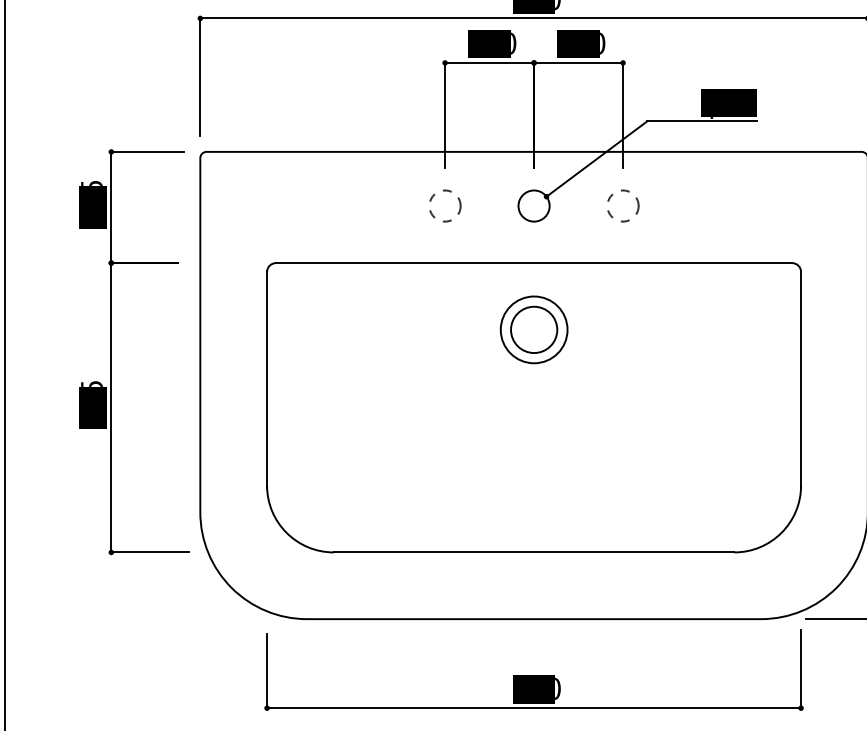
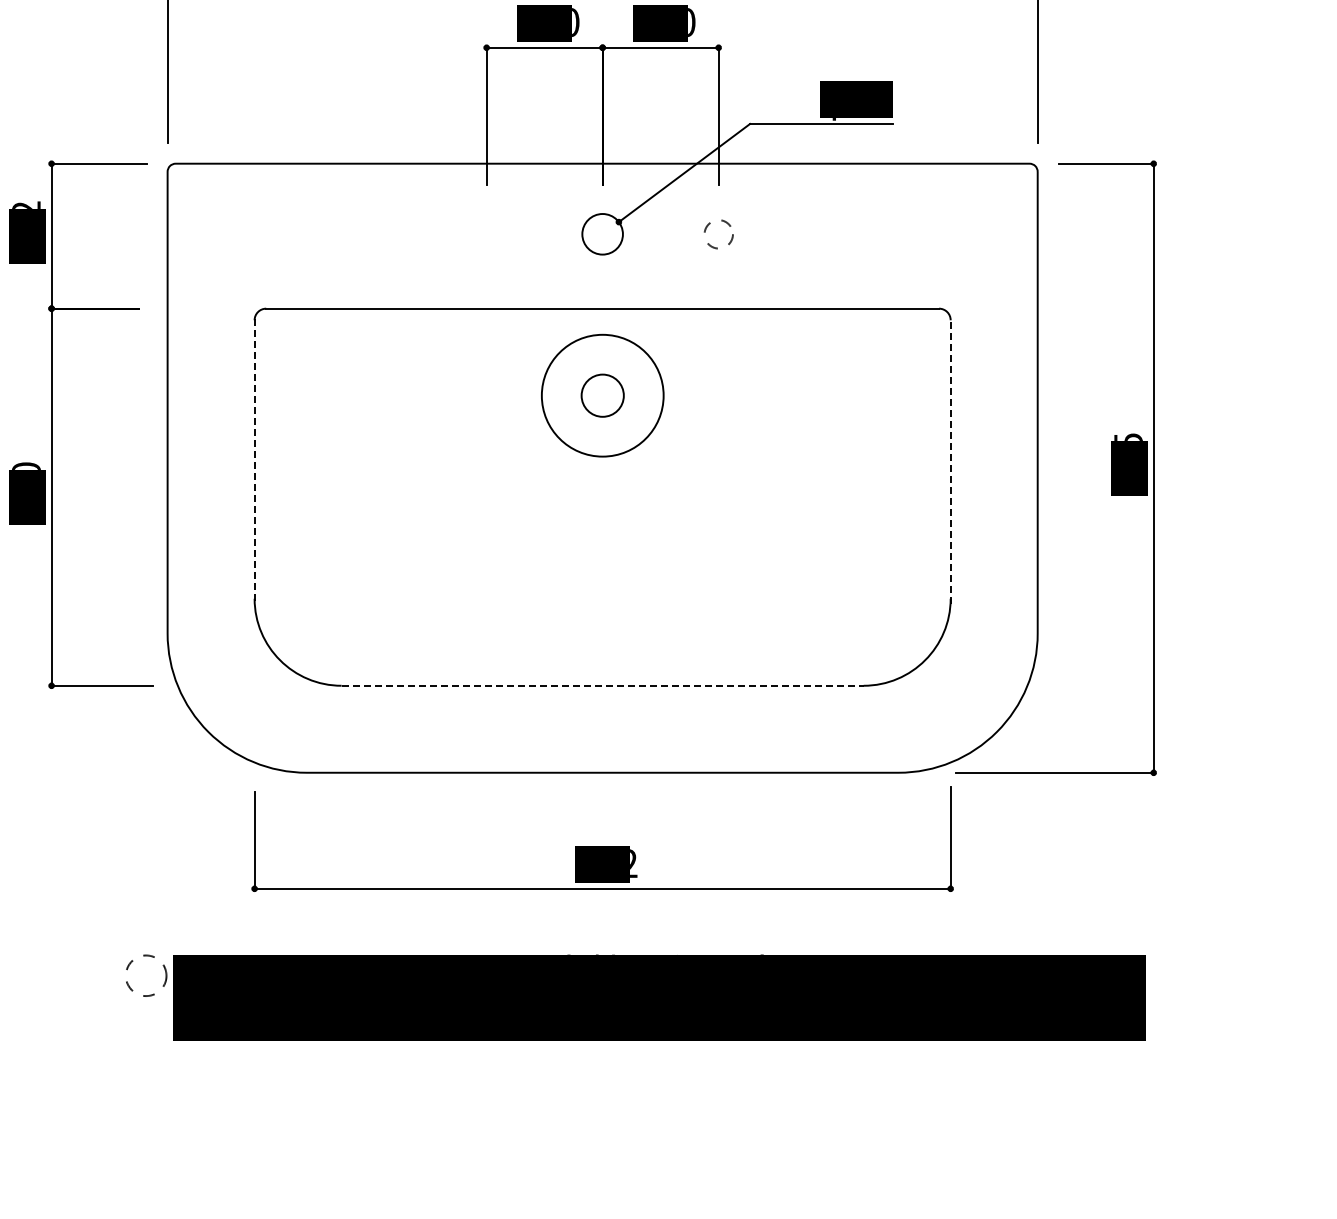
text: (92, 183) -> (26, 204), 125 -> 112
circle: (444, 206) -> (486, 234), removed
circle: (622, 206) -> (718, 234), size x0.7
circle: (533, 329) -> (602, 395), size x0.7
circle: (533, 329) -> (602, 395), size x1.4
line: (266, 380) -> (254, 461), solid -> dashed
line: (800, 380) -> (950, 461), solid -> dashed
text: (92, 383) -> (26, 465), 325 -> 220
line: (534, 552) -> (603, 685), solid -> dashed
text: (557, 688) -> (633, 863), 600 -> 602

